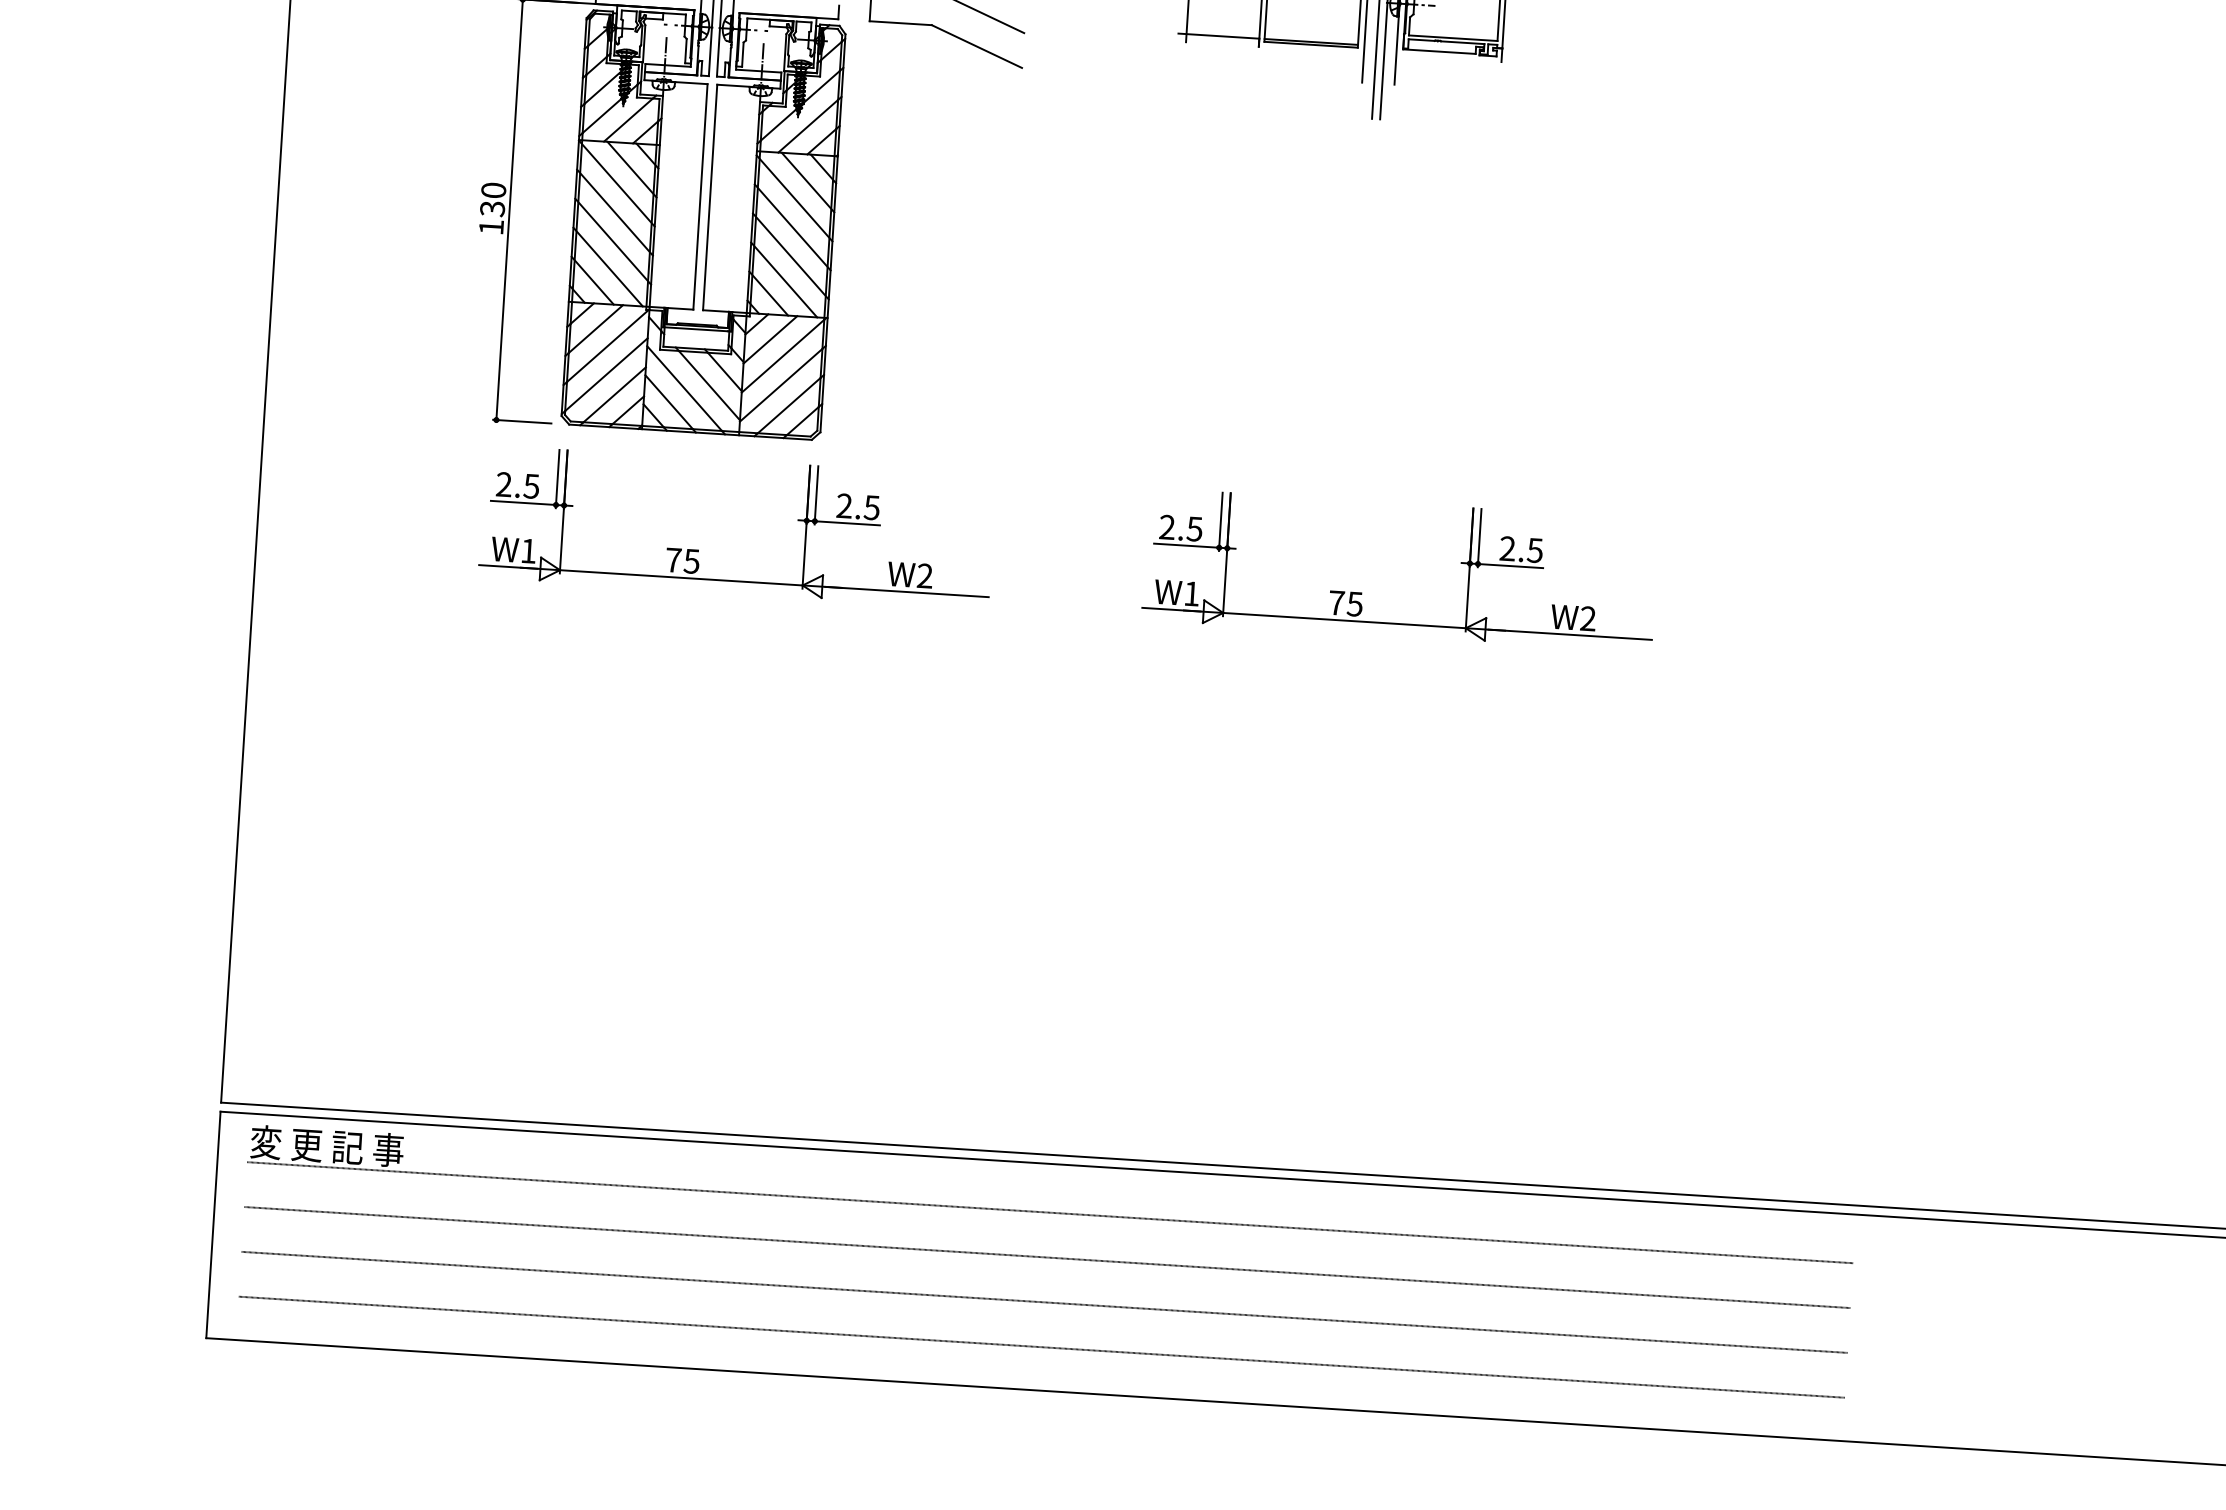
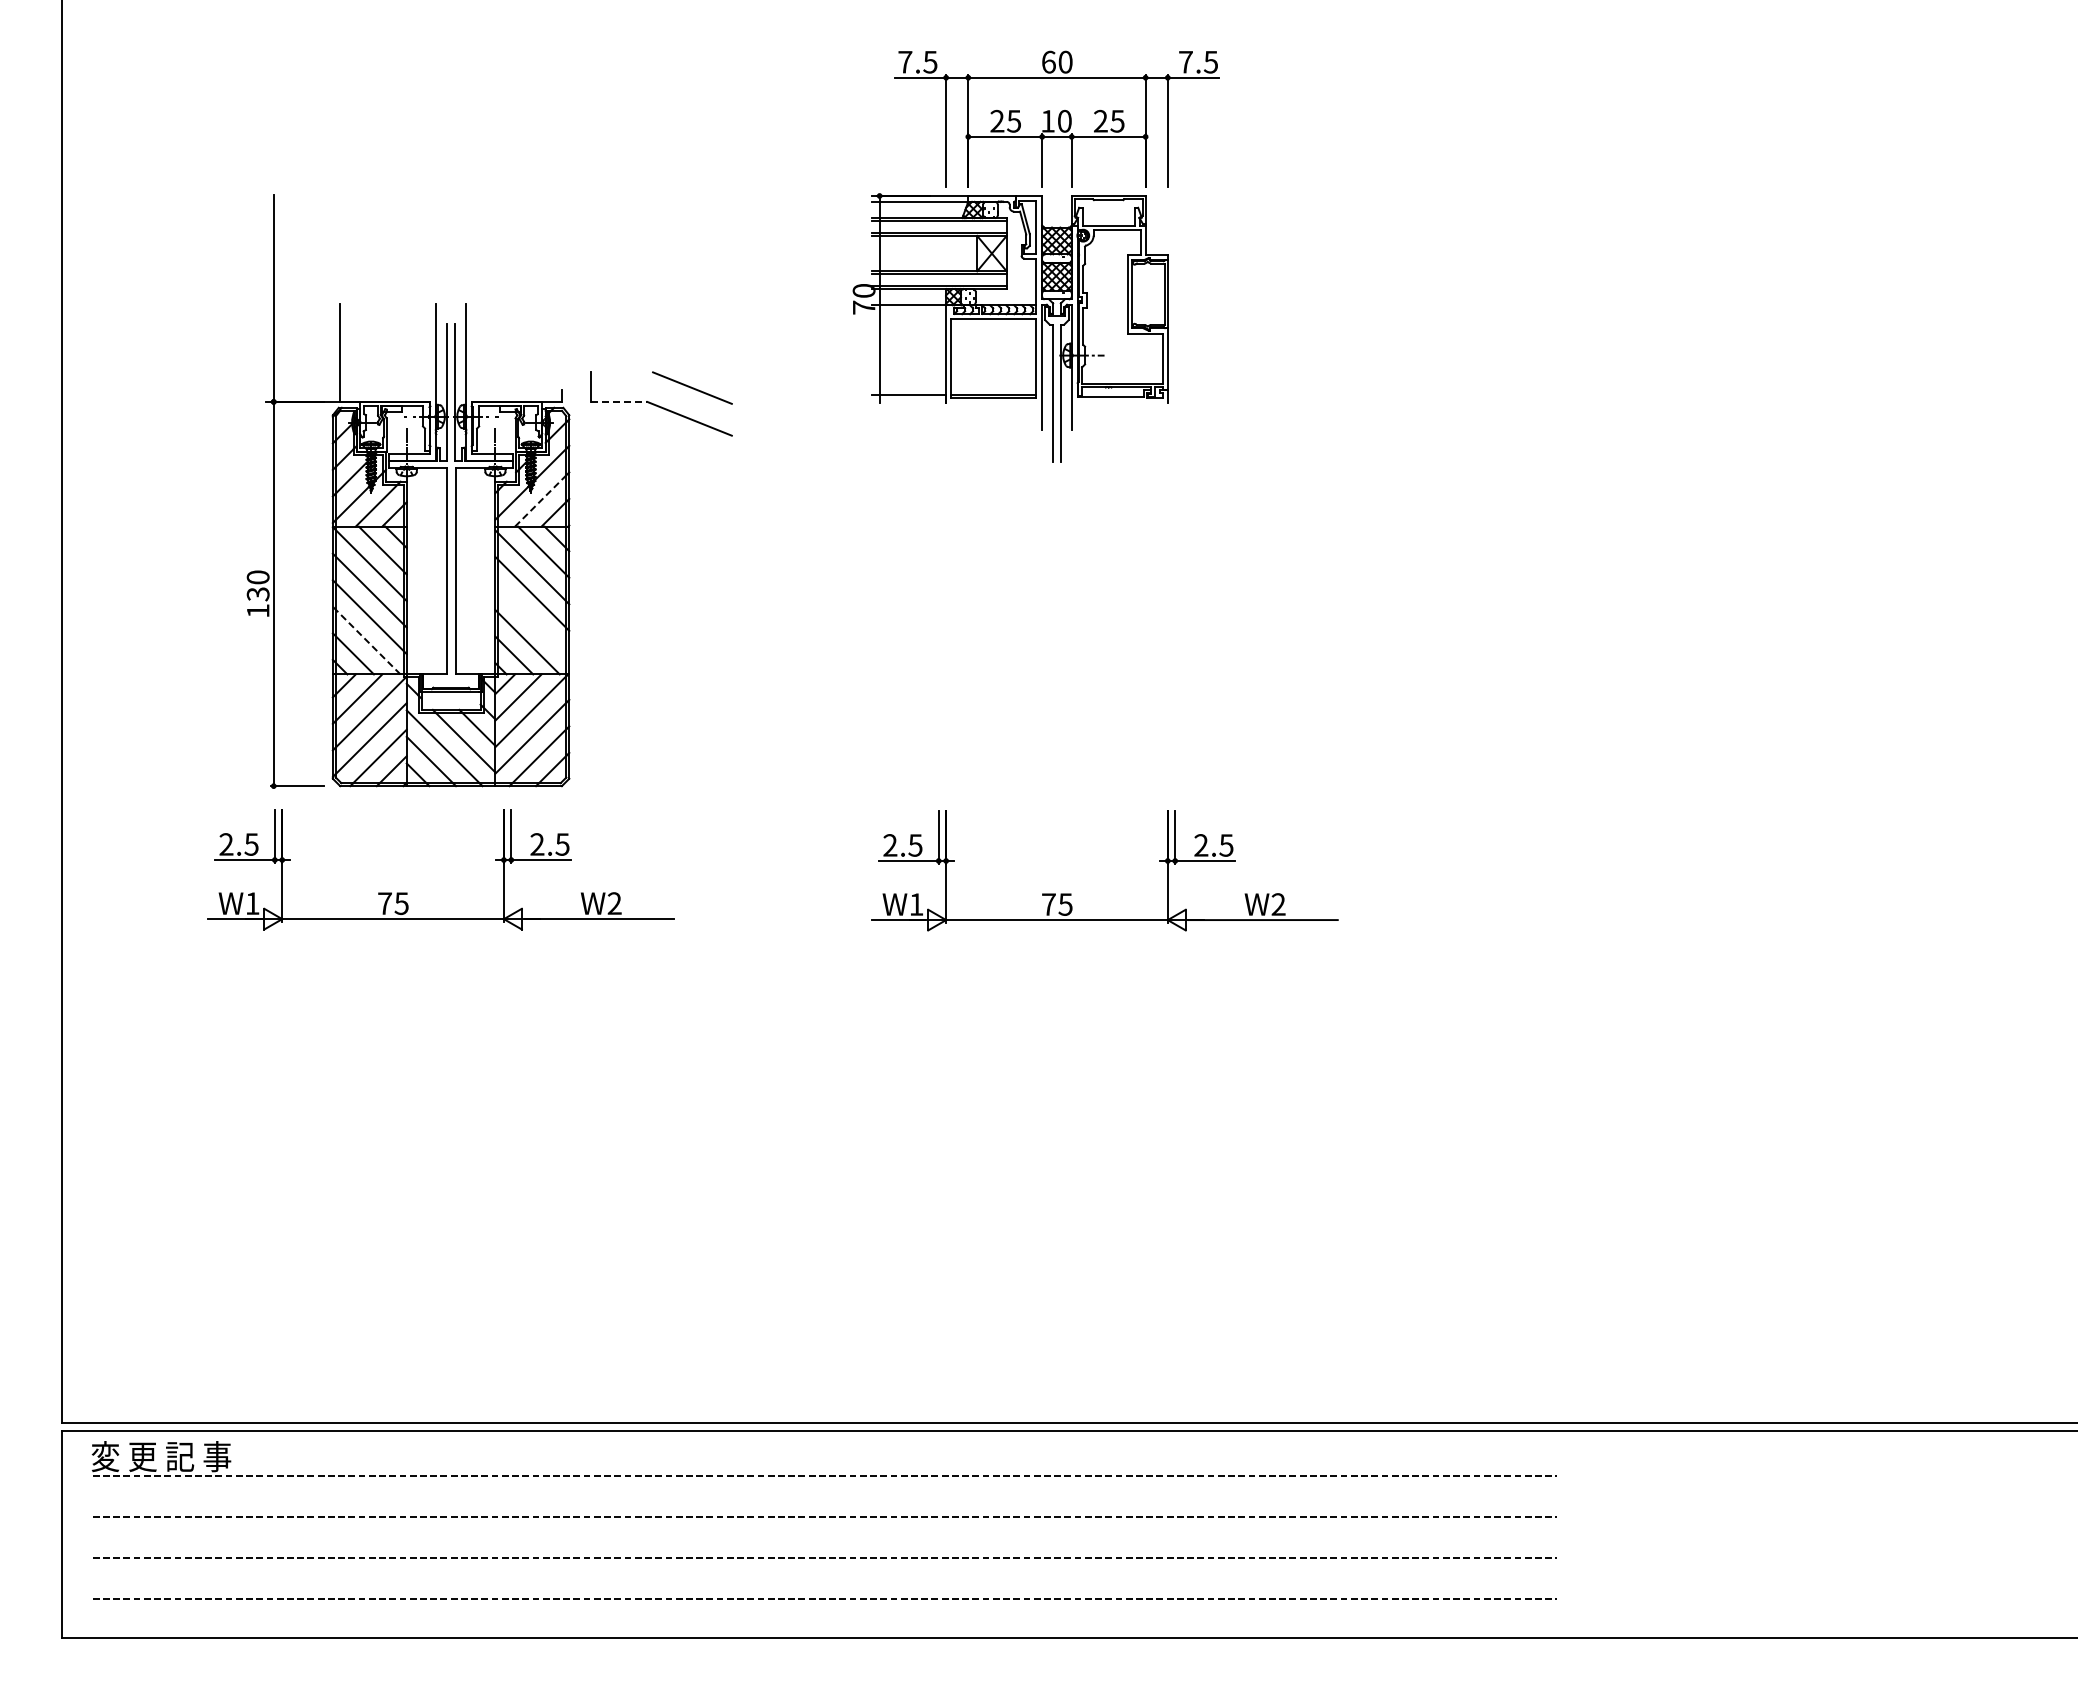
line: (901, 22) -> (619, 401), solid -> dashed
line: (809, 125) -> (541, 500), solid -> dashed
line: (791, 256) -> (532, 620), removed
line: (607, 266) -> (366, 640), solid -> dashed
part: (698, 549) -> (407, 892), moved

